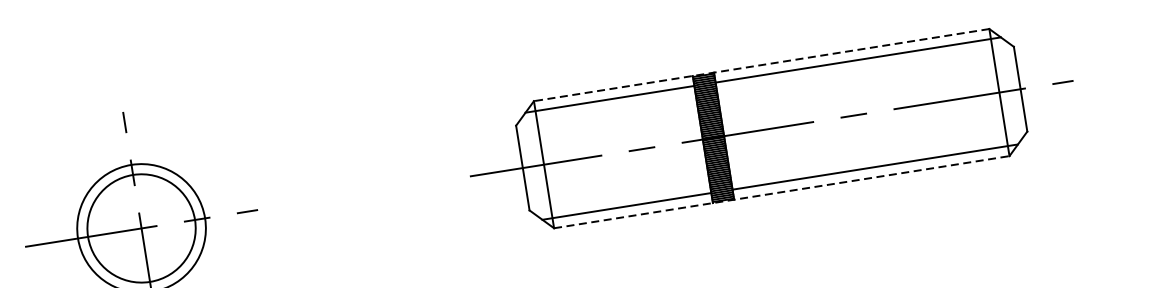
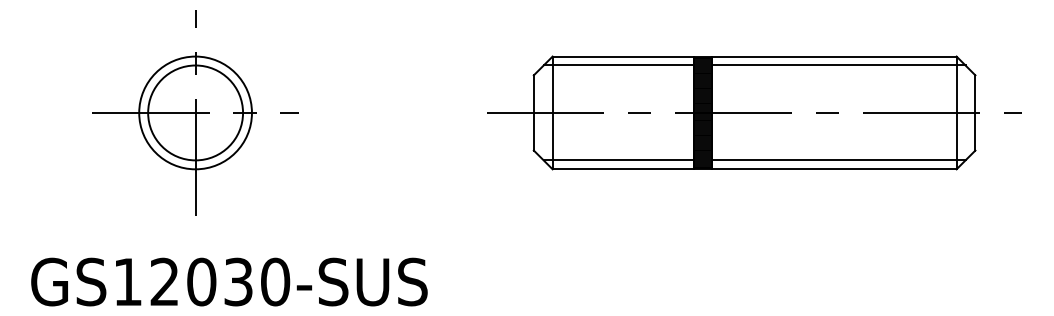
line: (761, 65) -> (754, 56), dashed -> solid
line: (781, 192) -> (754, 169), dashed -> solid

